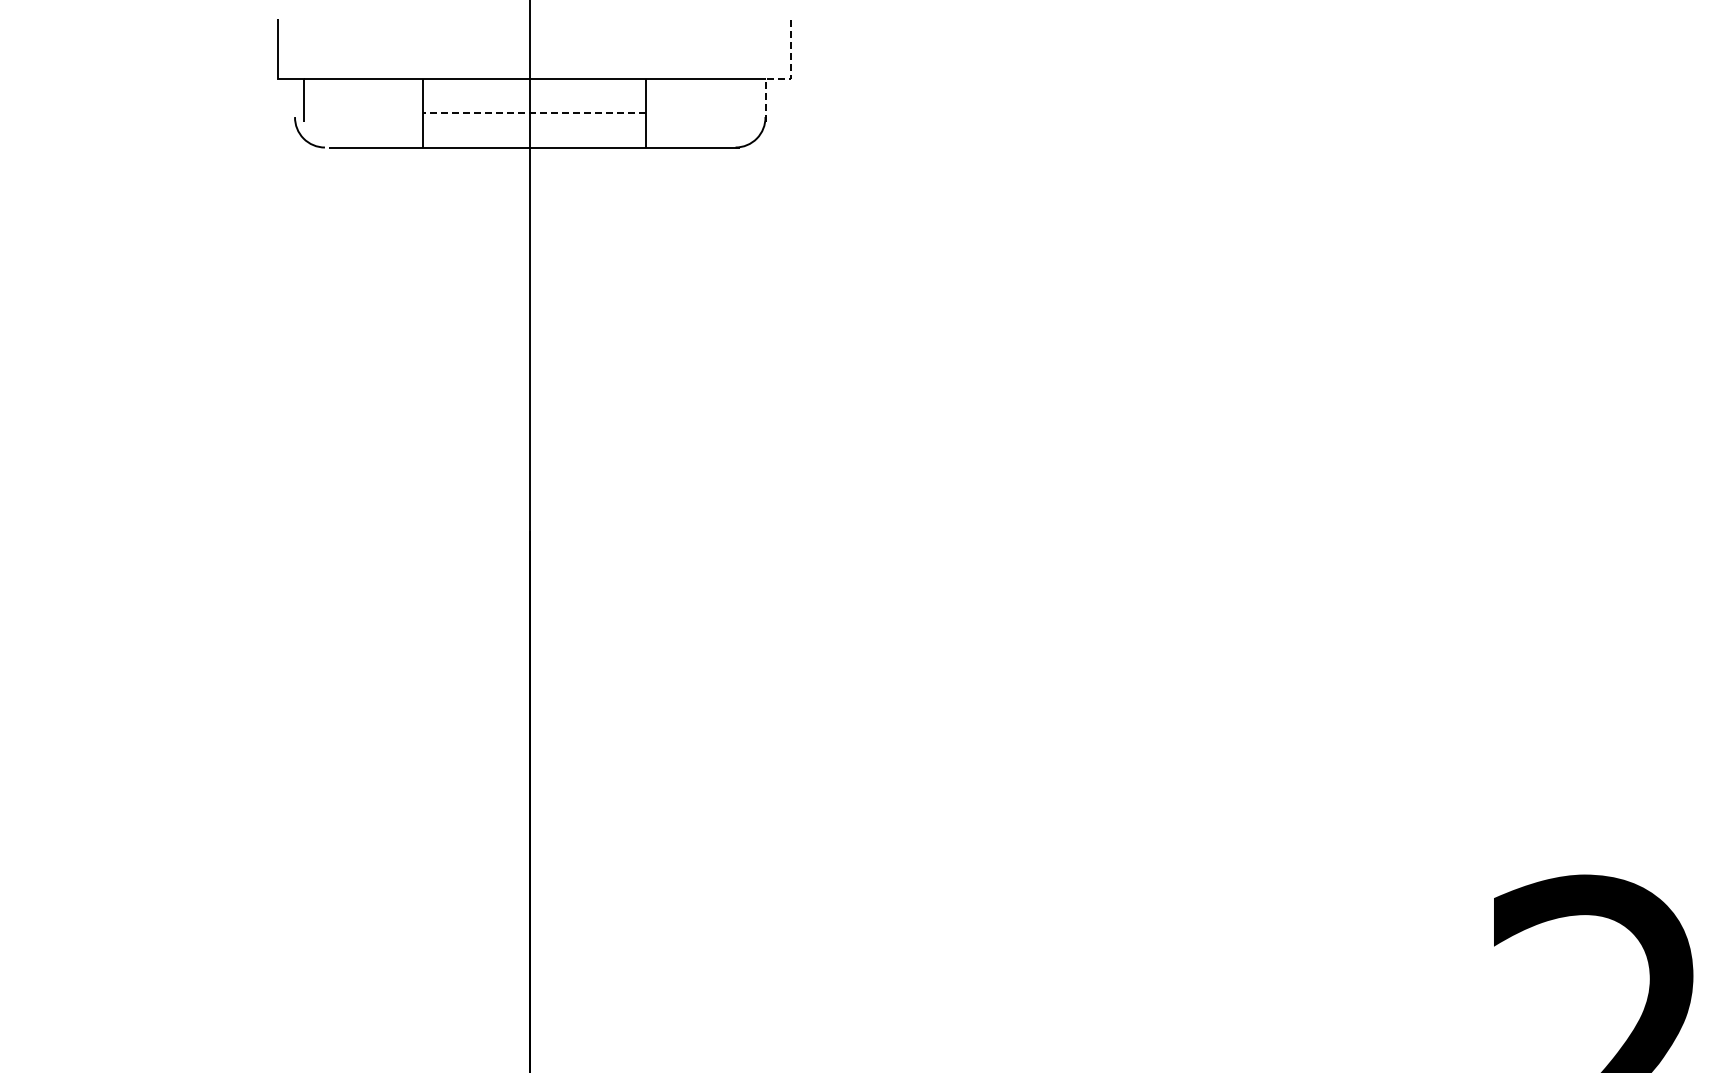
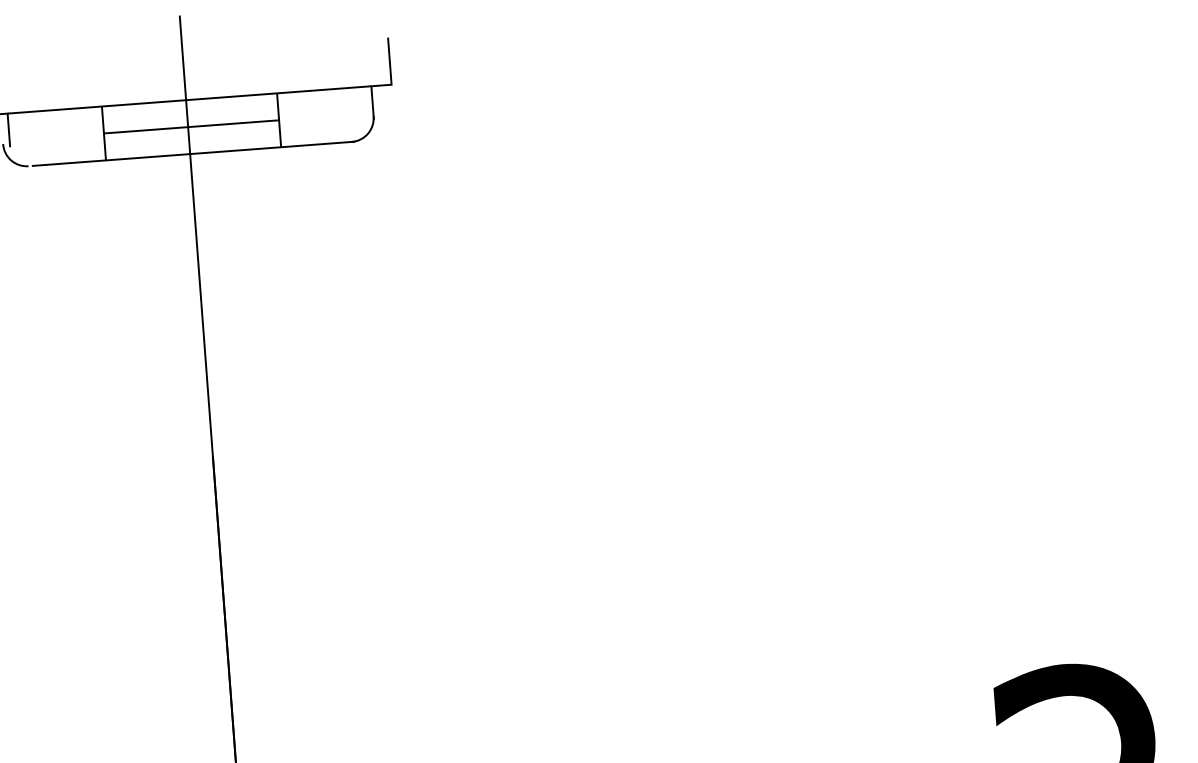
line: (787, 79) -> (388, 85), dashed -> solid
line: (534, 113) -> (191, 127), dashed -> solid

